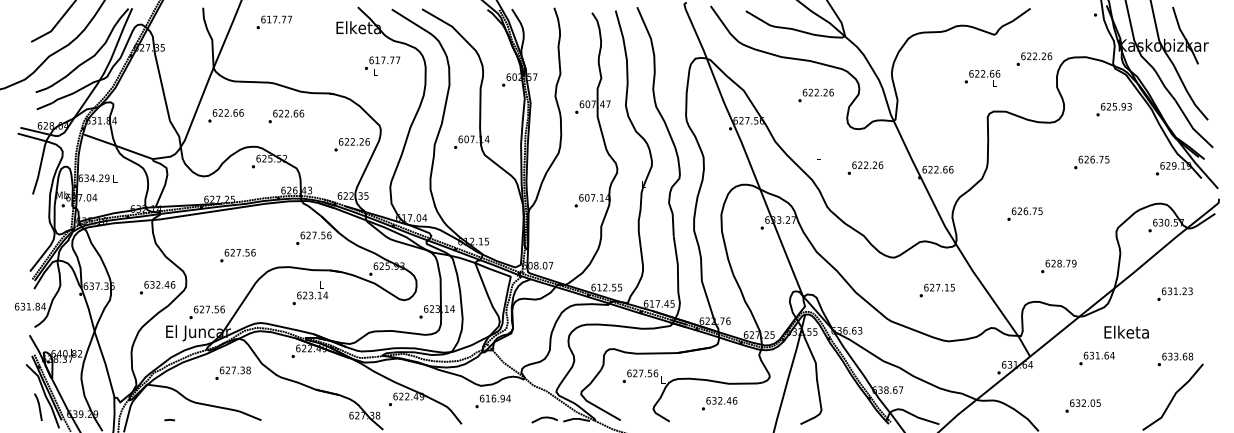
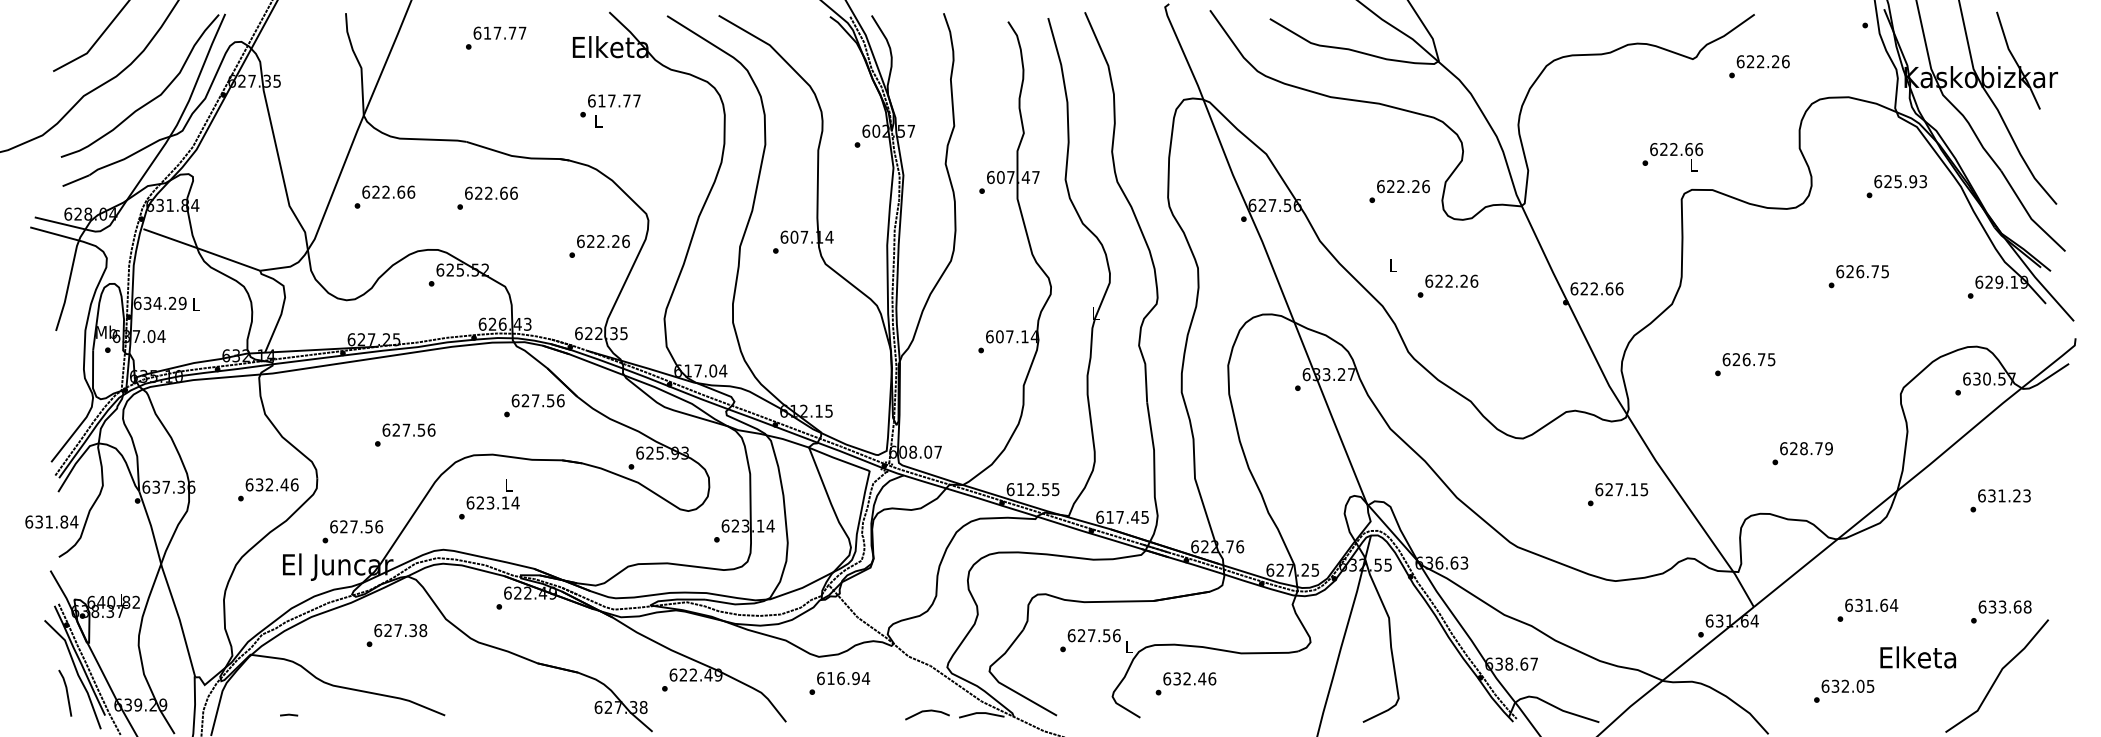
text: (273, 22) -> (494, 38), moved
text: (1034, 58) -> (1759, 65), moved
text: (382, 65) -> (610, 109), moved
text: (982, 78) -> (1672, 157), moved
text: (815, 95) -> (1398, 191), moved
text: (865, 167) -> (1448, 285), moved
text: (936, 290) -> (1616, 494), moved
text: (310, 293) -> (489, 499), moved
text: (1126, 331) -> (1917, 656), moved
text: (719, 403) -> (1185, 683), moved

